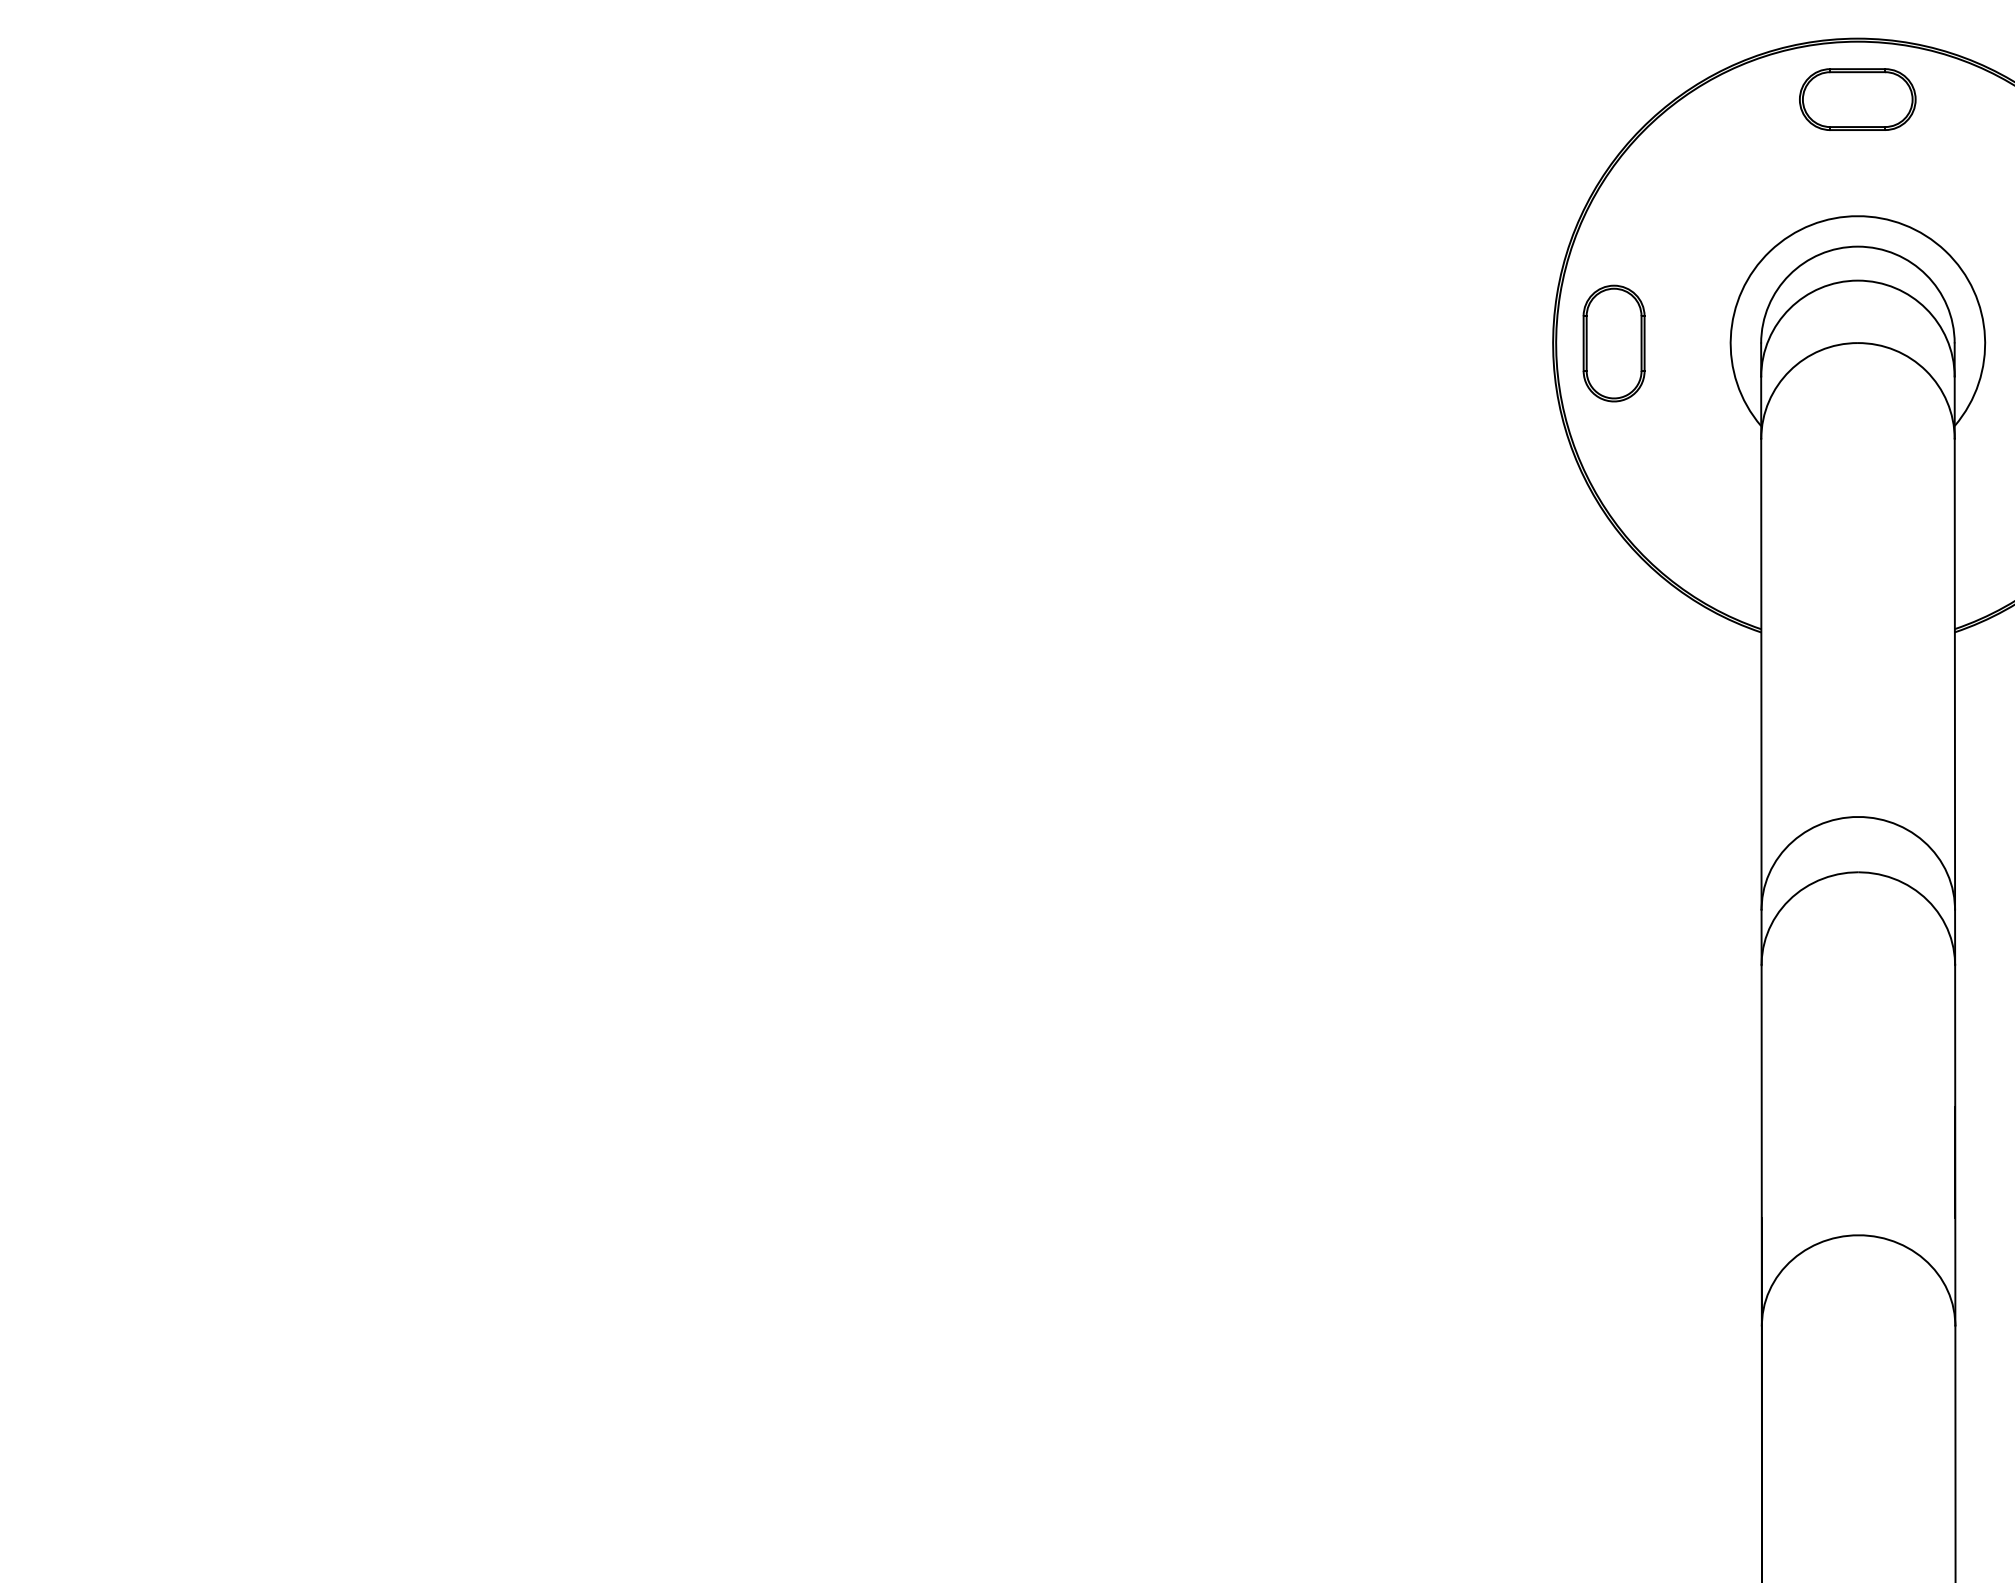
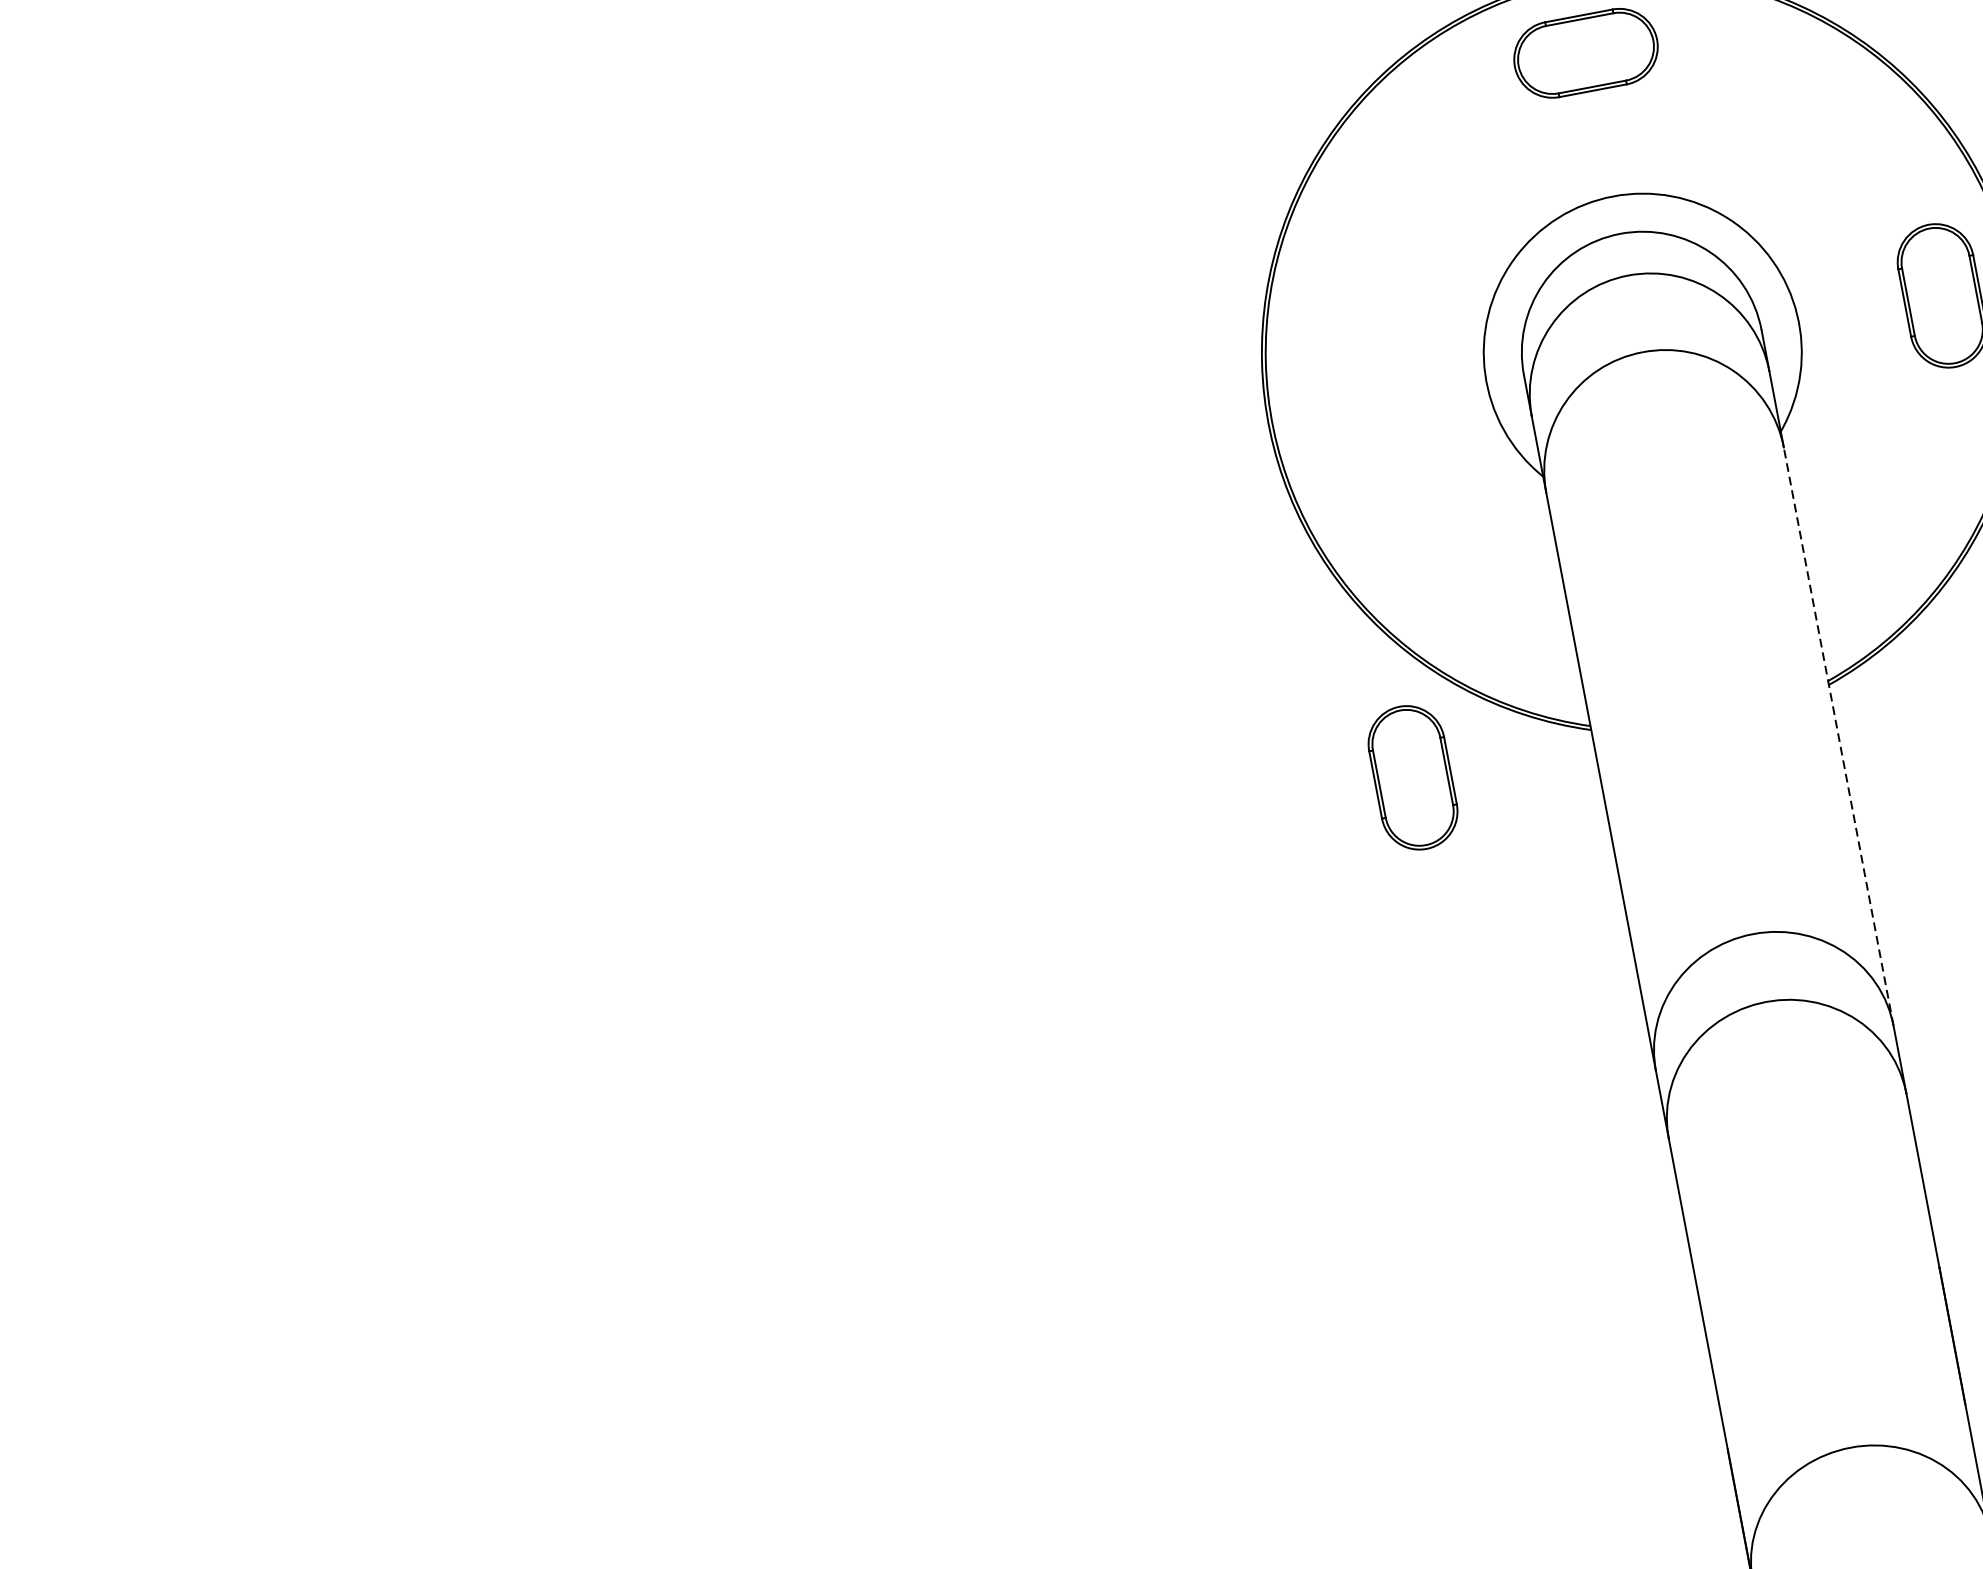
part: (1613, 343) -> (1412, 777), moved
line: (1954, 673) -> (1837, 735), solid -> dashed

